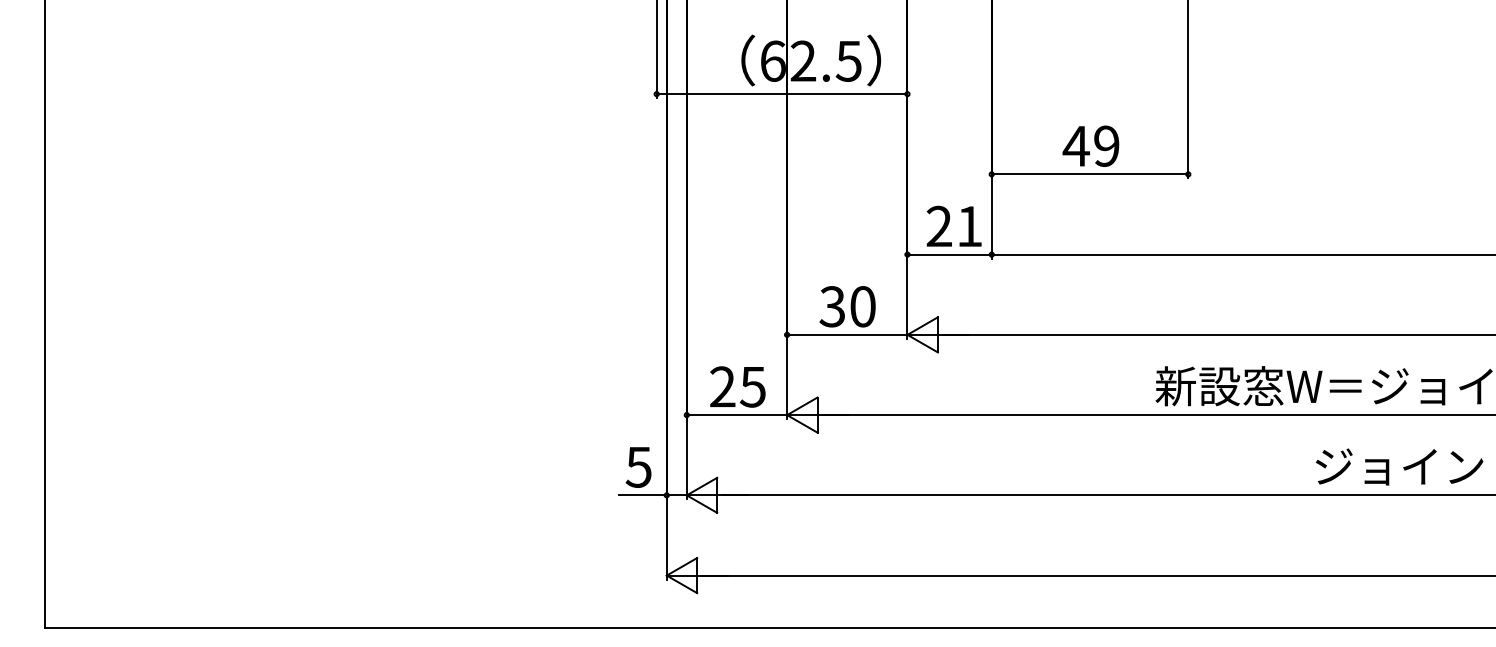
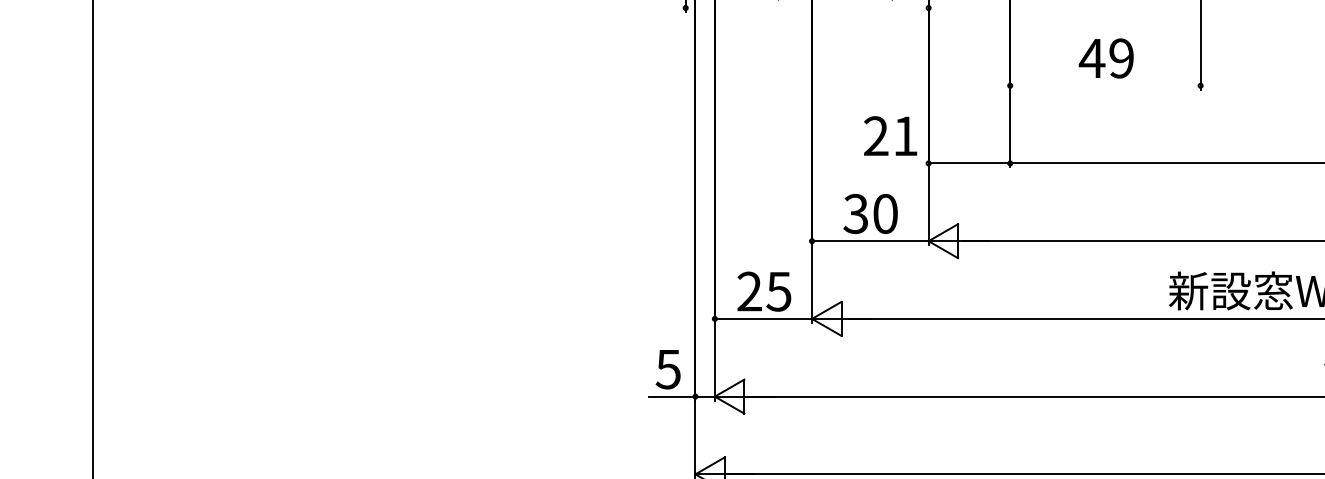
line: (781, 94) -> (806, 8), removed
line: (1089, 174) -> (1104, 85), removed
text: (953, 225) -> (889, 135), moved

